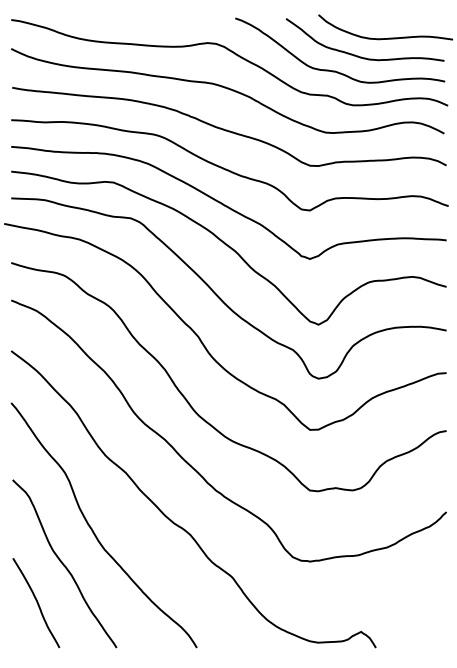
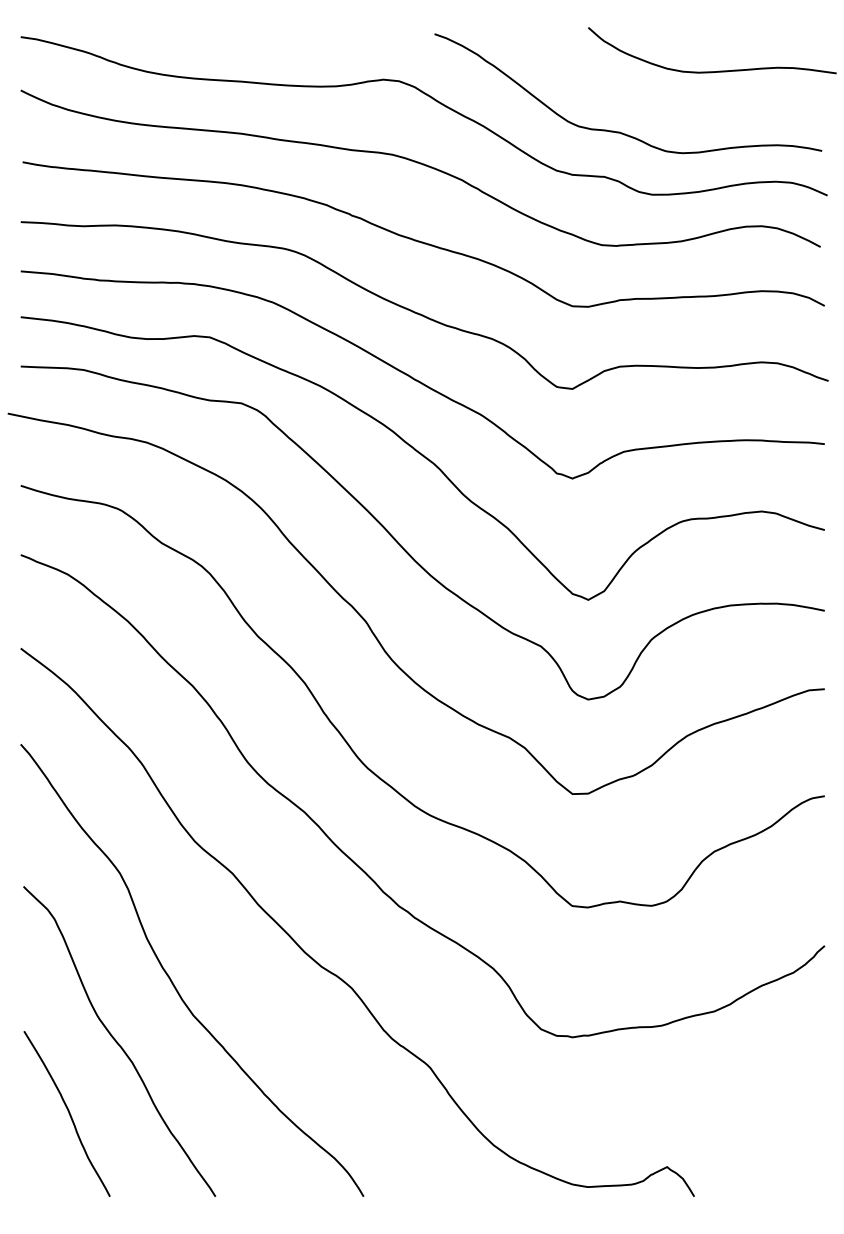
curve: (358, 55) -> (662, 102), removed

